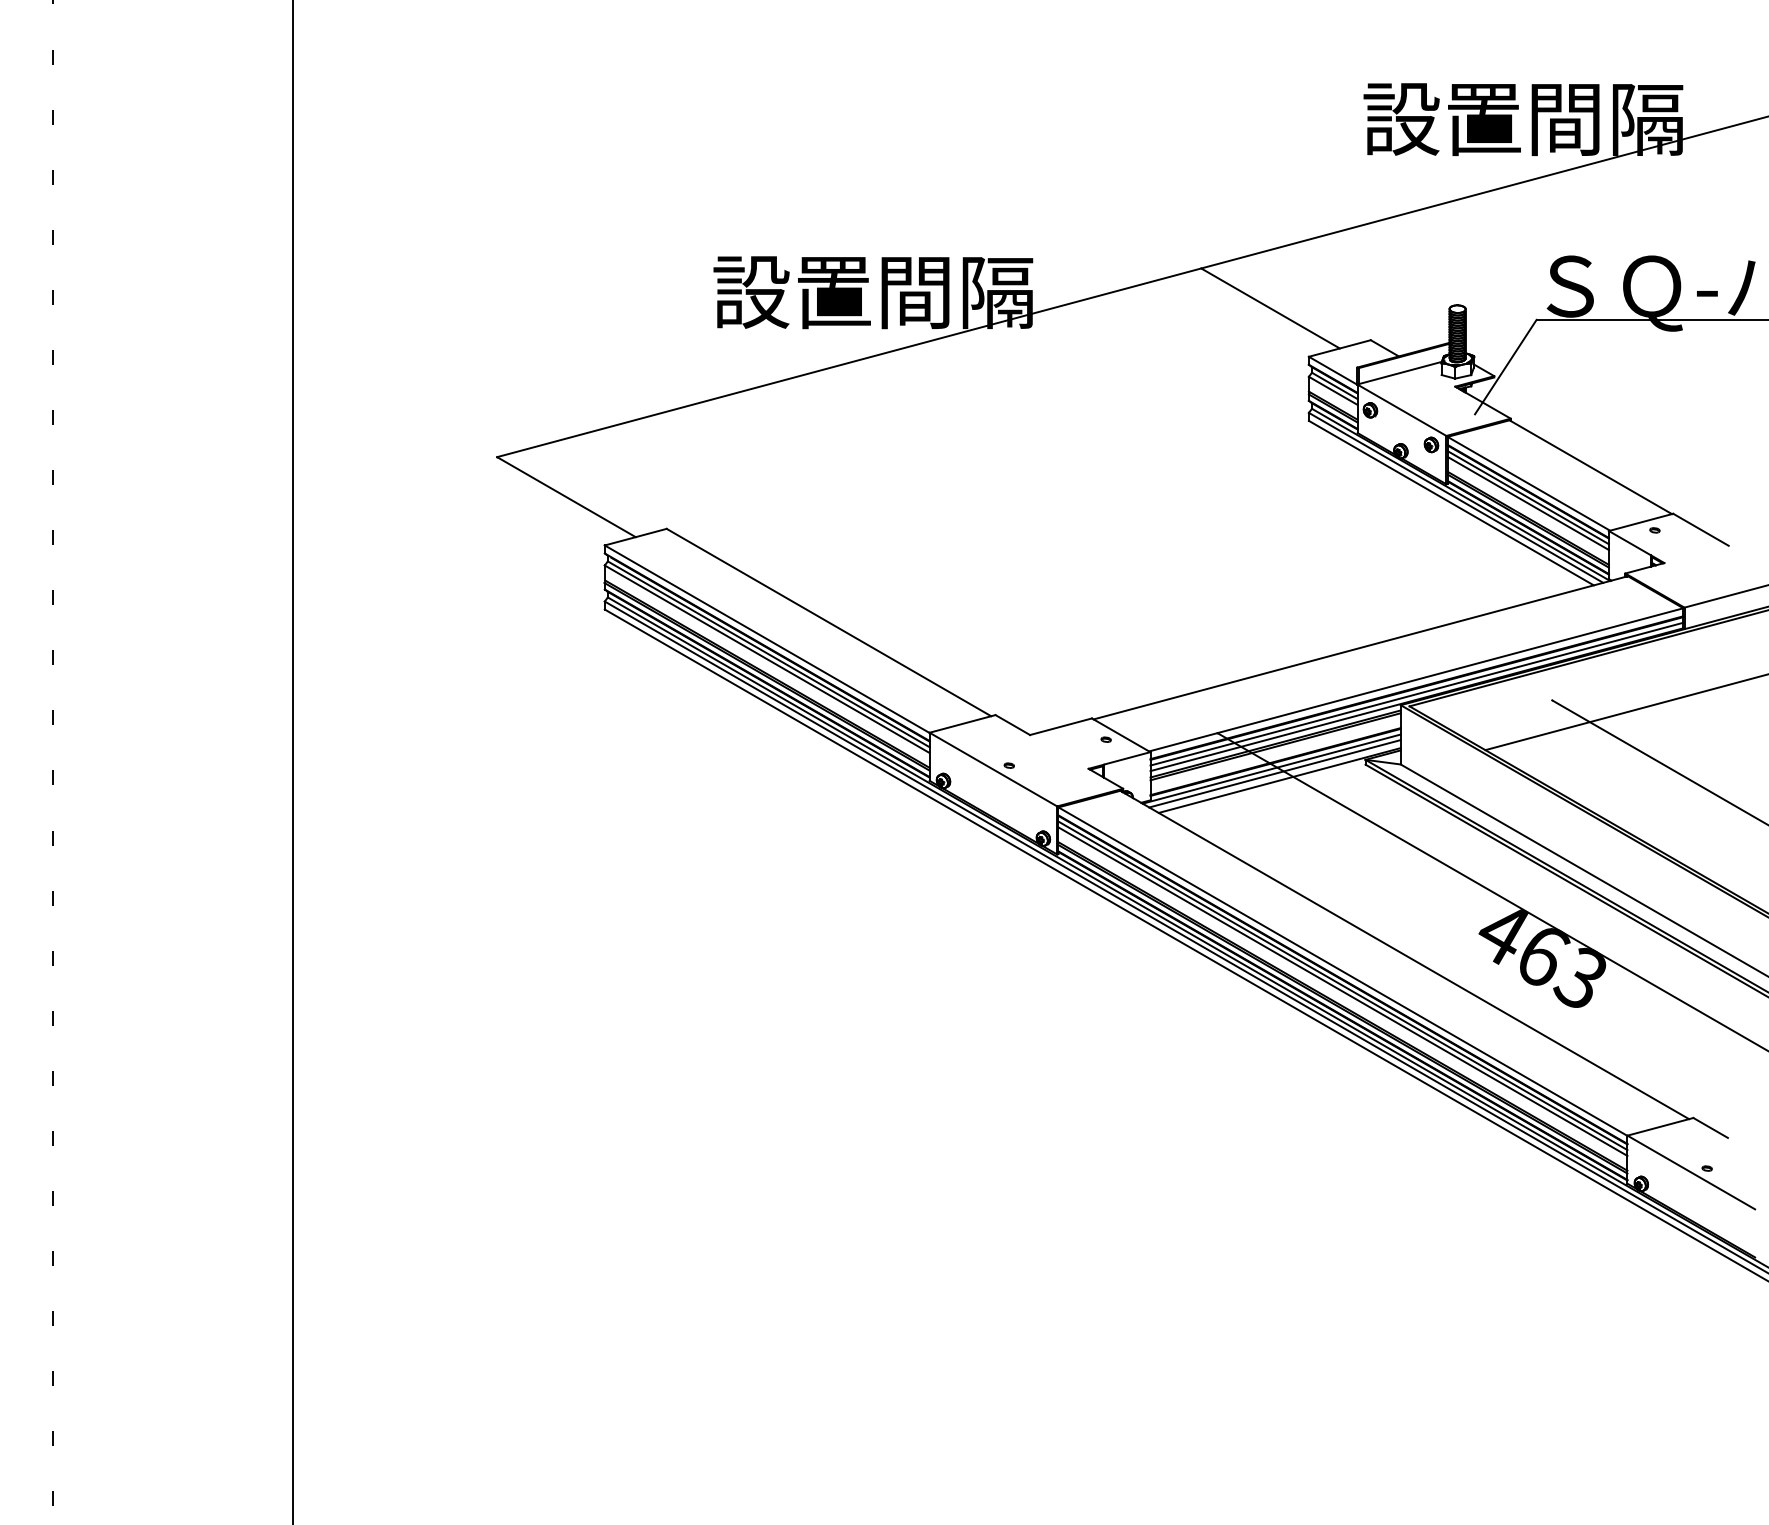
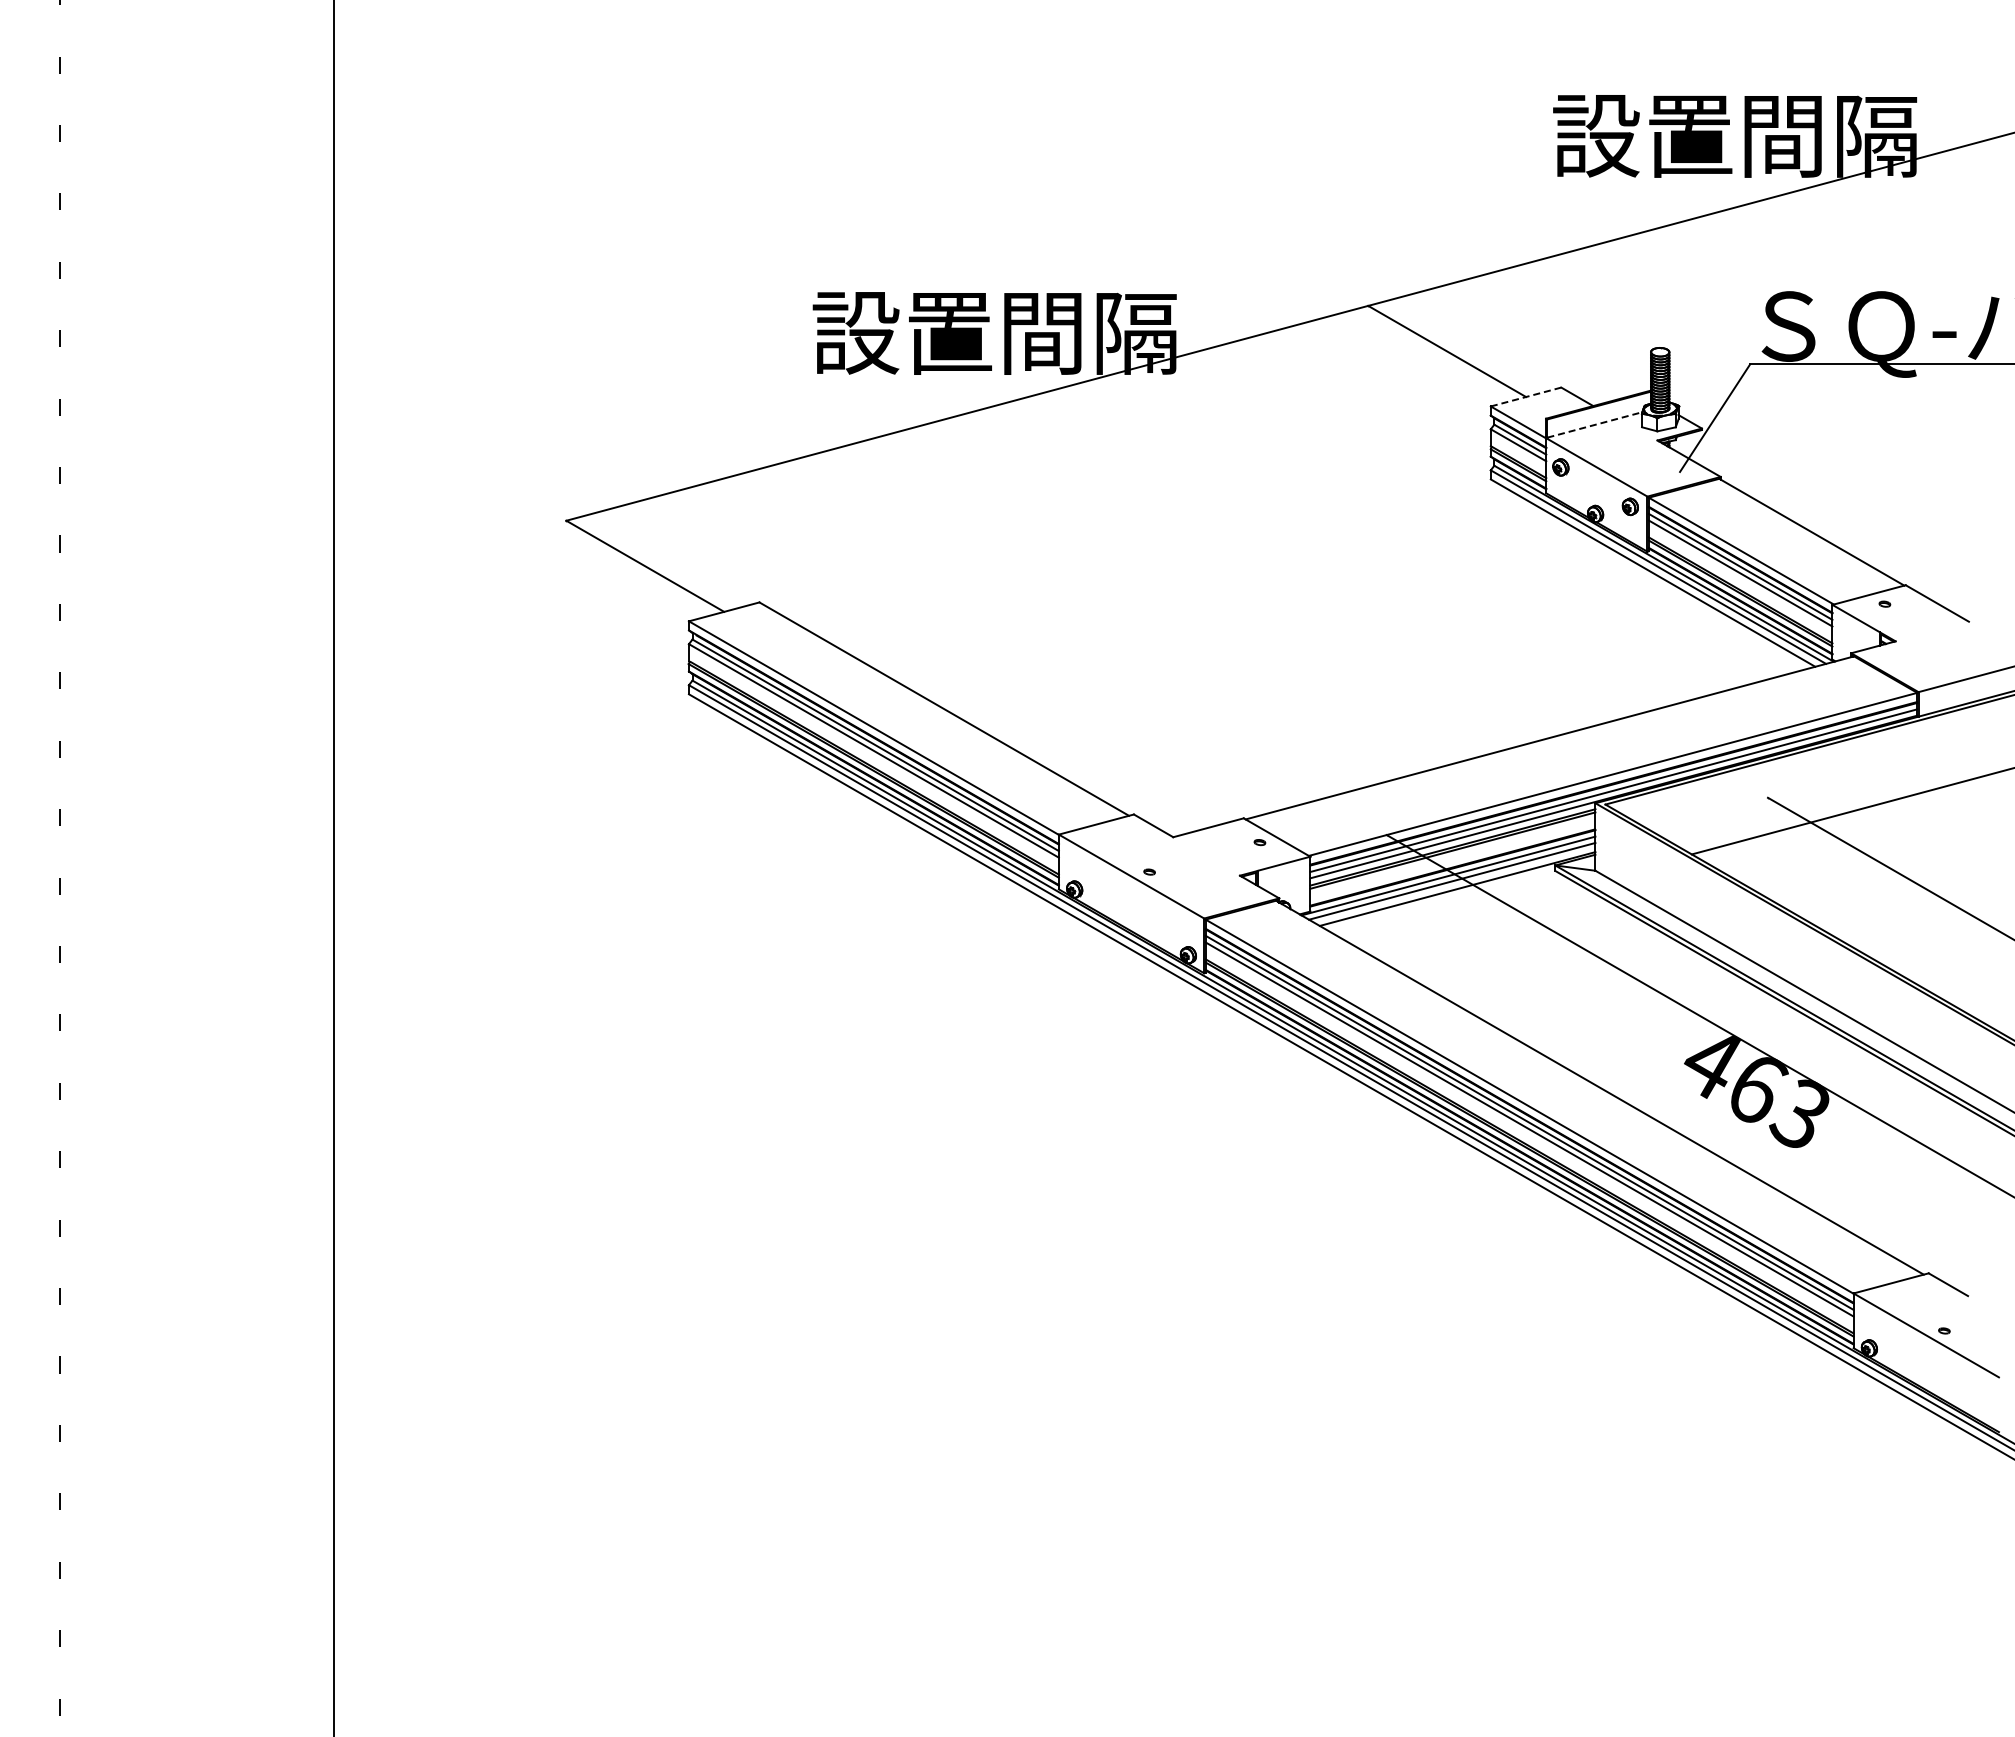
line: (1340, 348) -> (1526, 396), solid -> dashed
line: (1400, 372) -> (1595, 424), solid -> dashed

